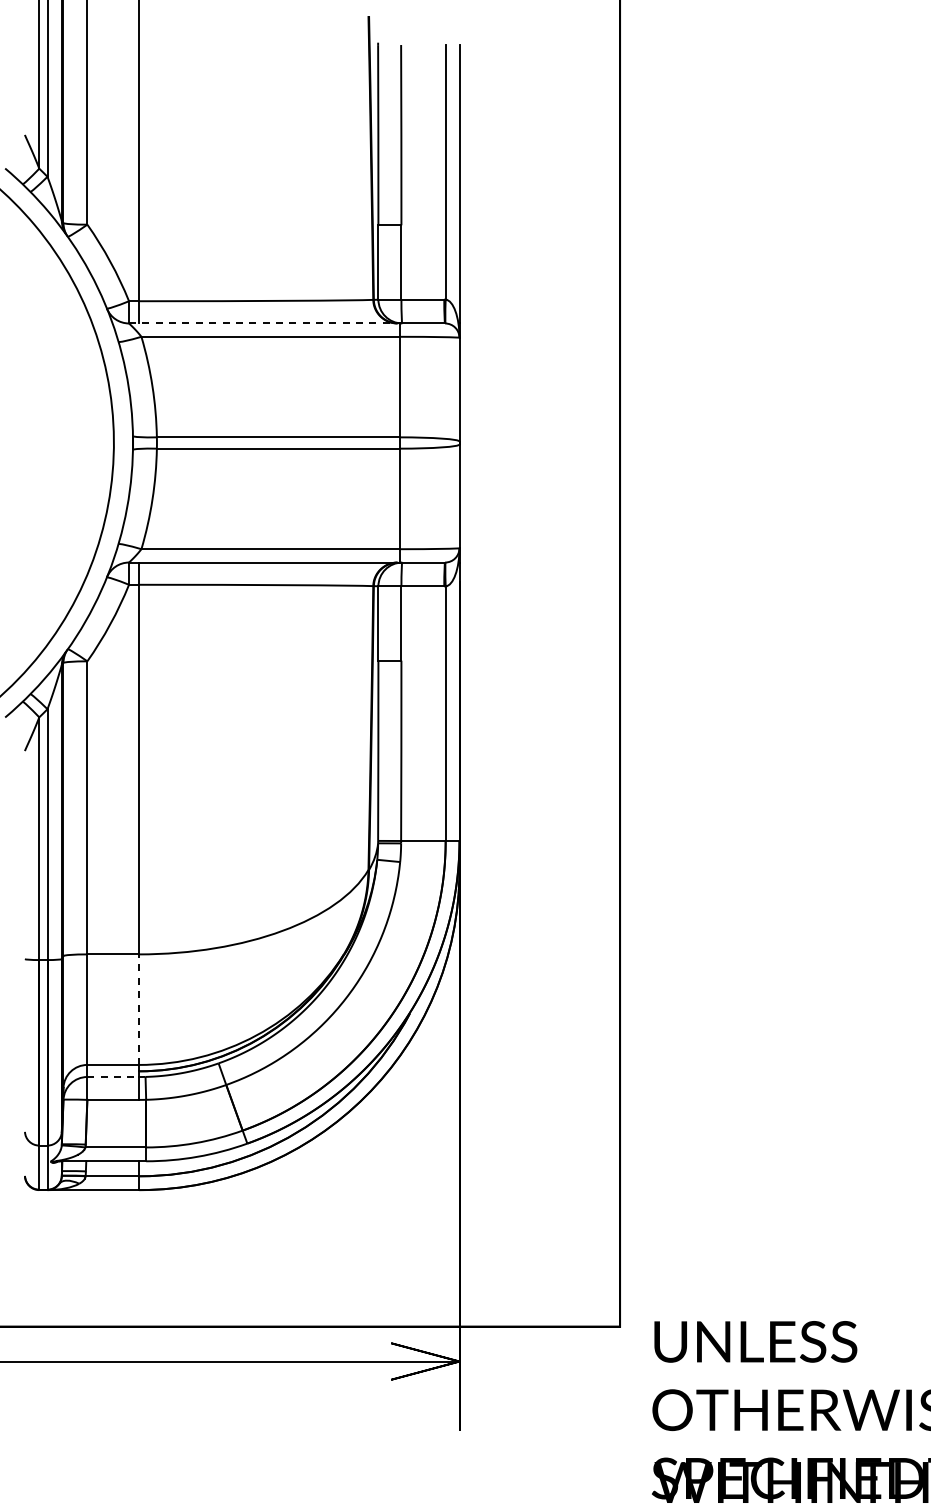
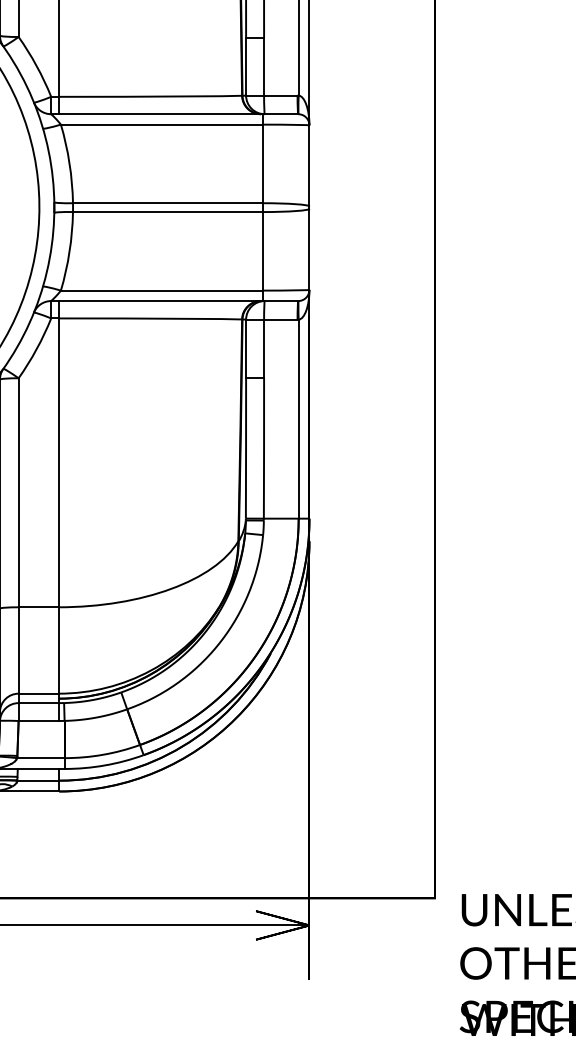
line: (264, 323) -> (157, 114), dashed -> solid
line: (138, 1009) -> (58, 650), dashed -> solid
line: (113, 1077) -> (39, 703), dashed -> solid

